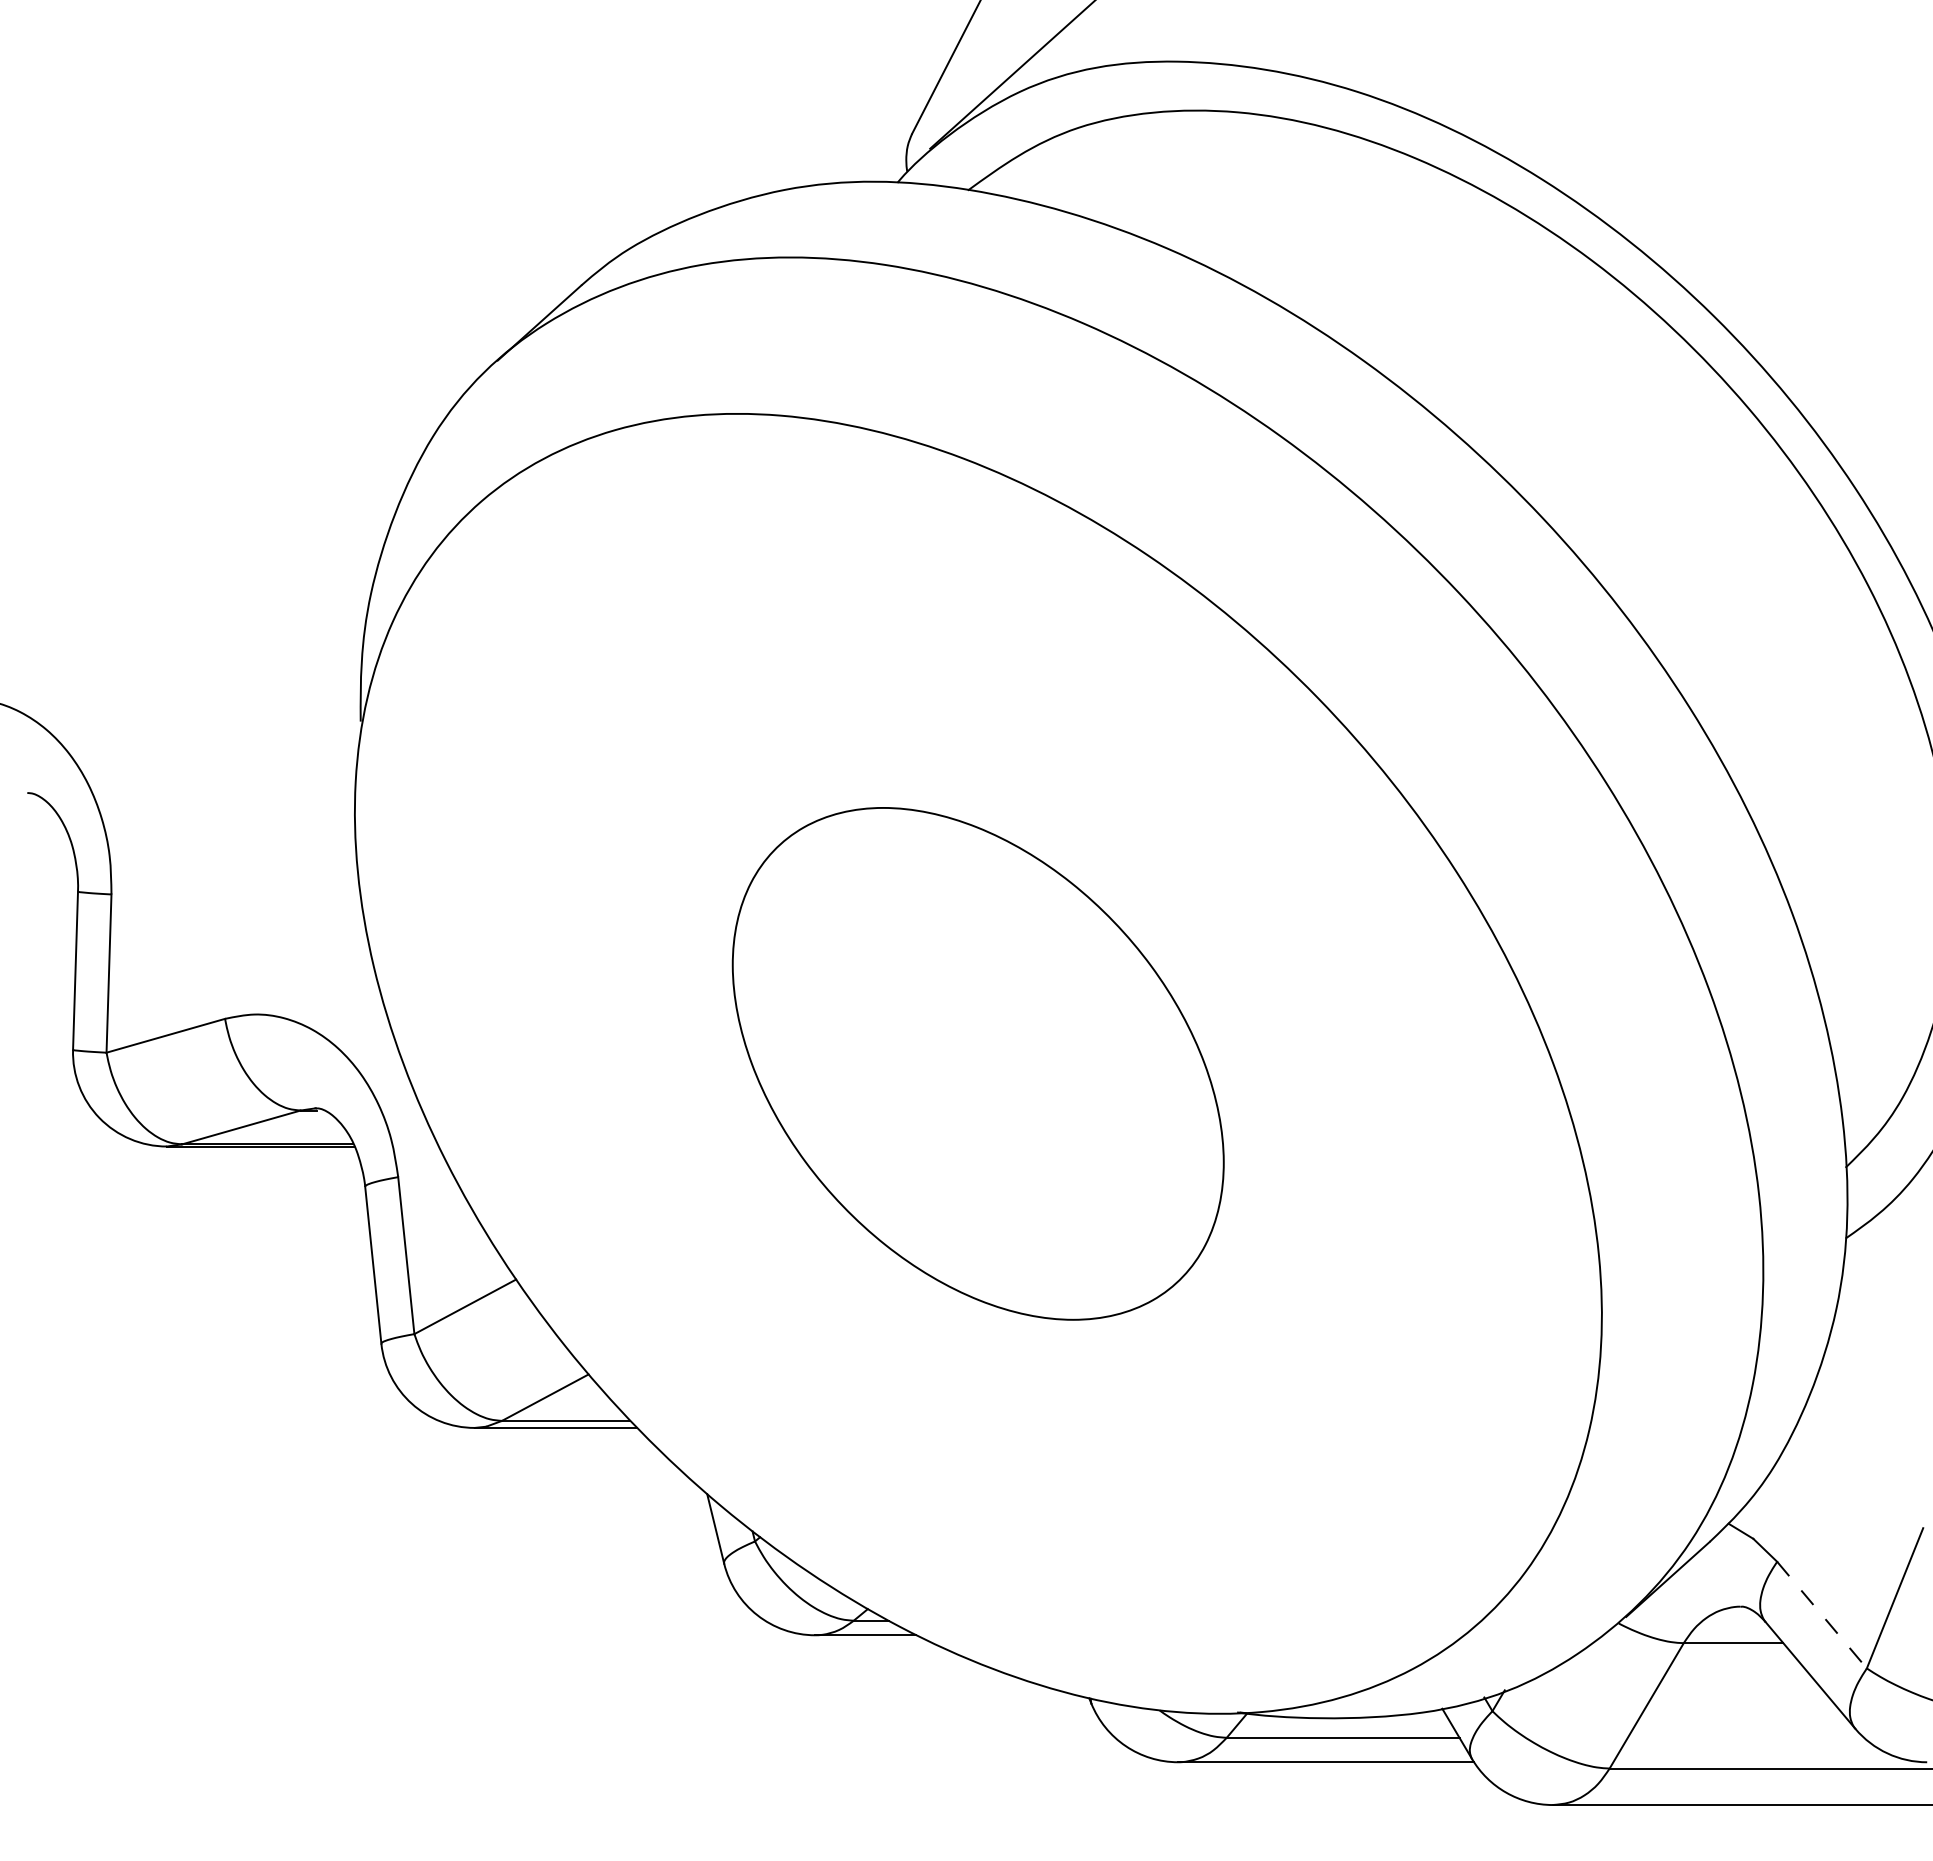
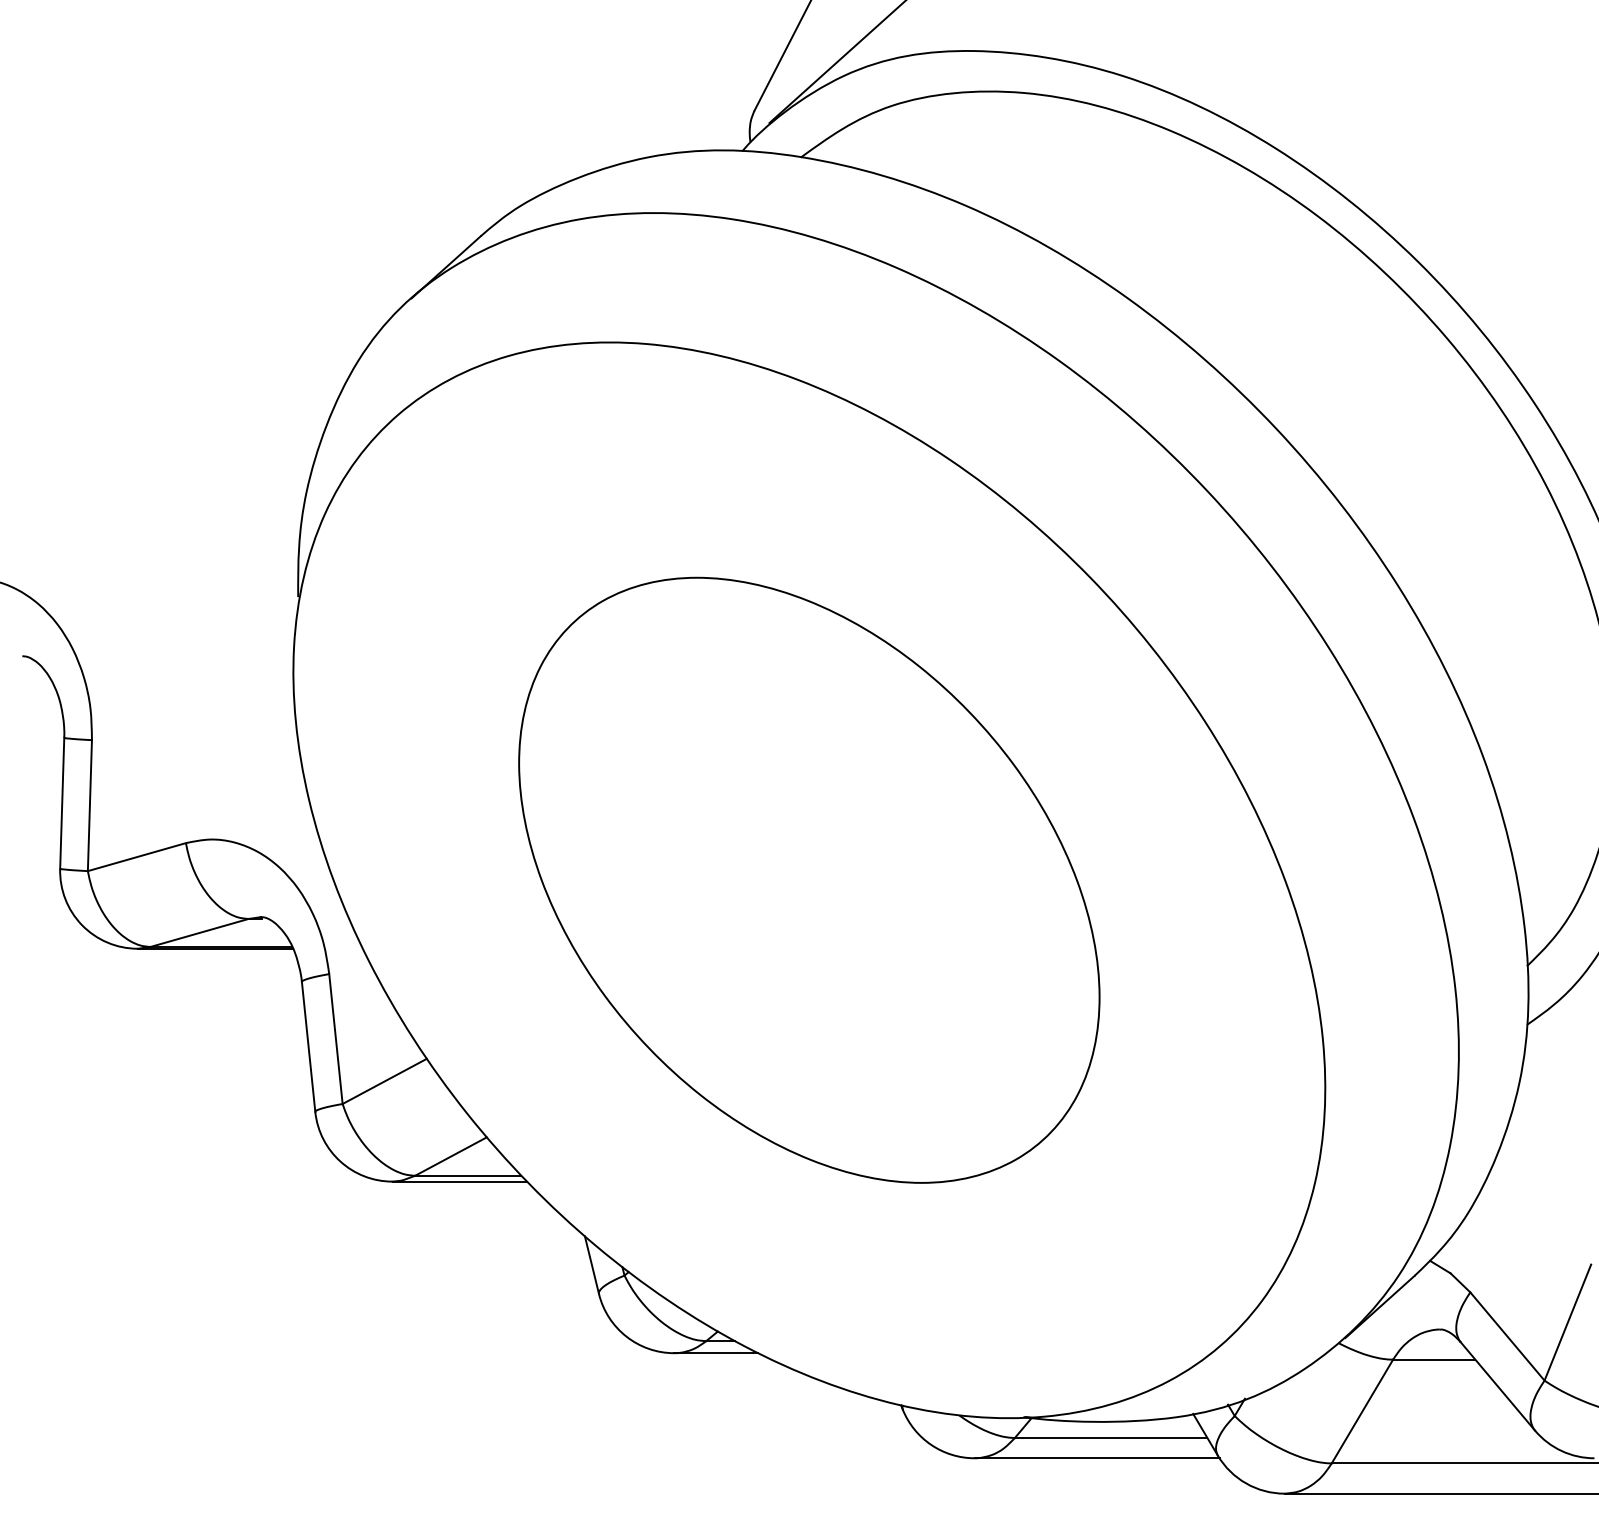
part: (977, 1063) -> (808, 880), size x1.43
line: (1822, 1615) -> (1507, 1336), dashed -> solid

